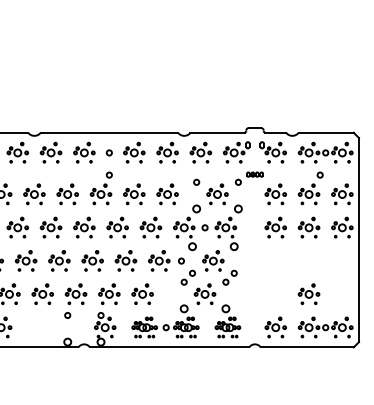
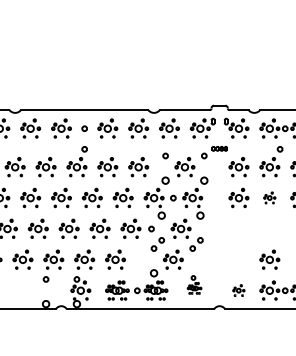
part: (308, 227) -> (269, 197), size x0.6
part: (227, 321) -> (194, 285), size x0.6
part: (275, 327) -> (238, 290), size x0.6

